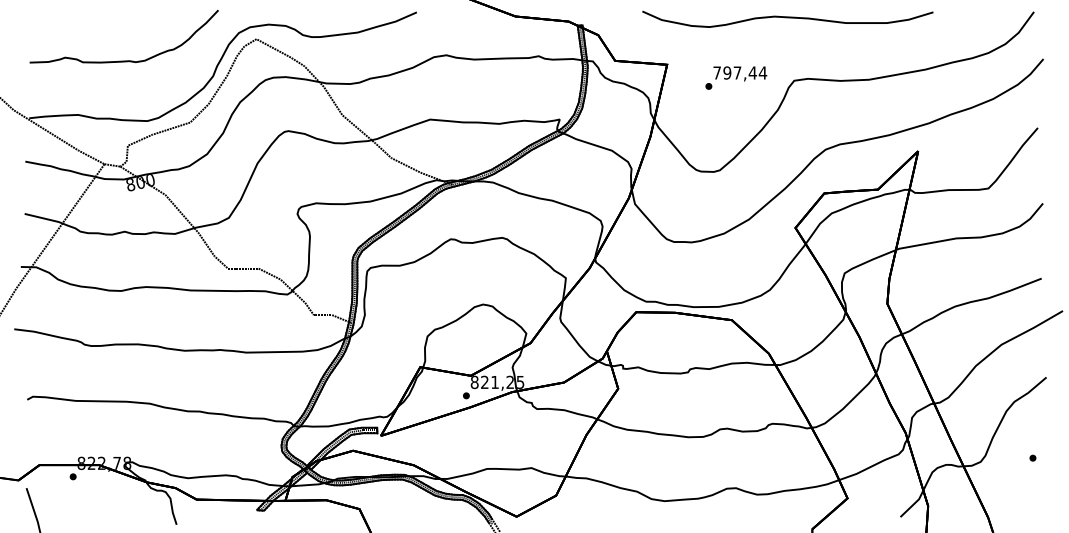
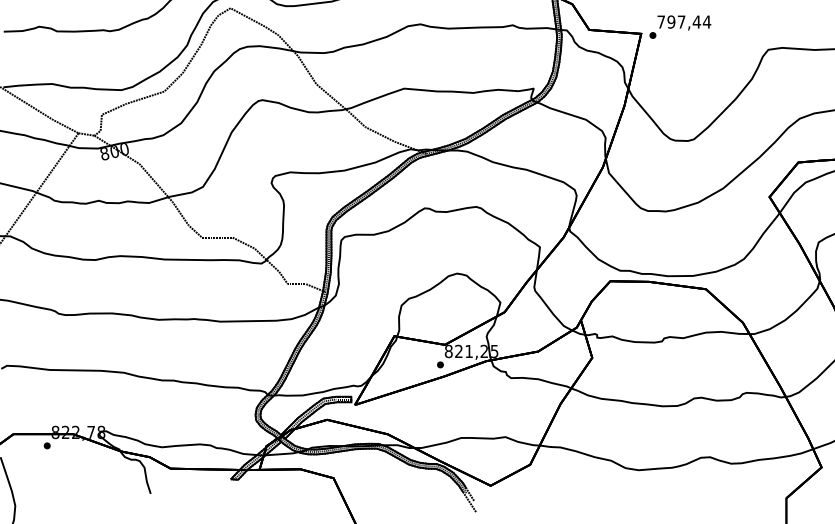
text: (736, 77) -> (680, 26), moved

